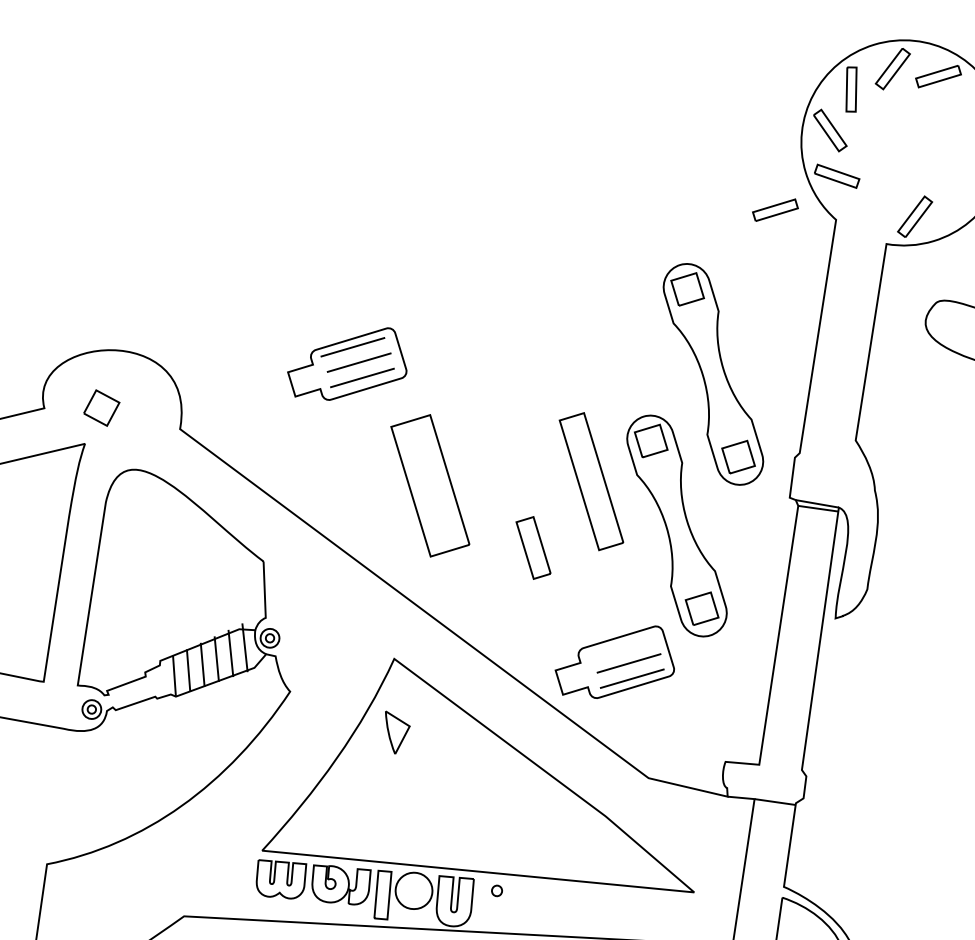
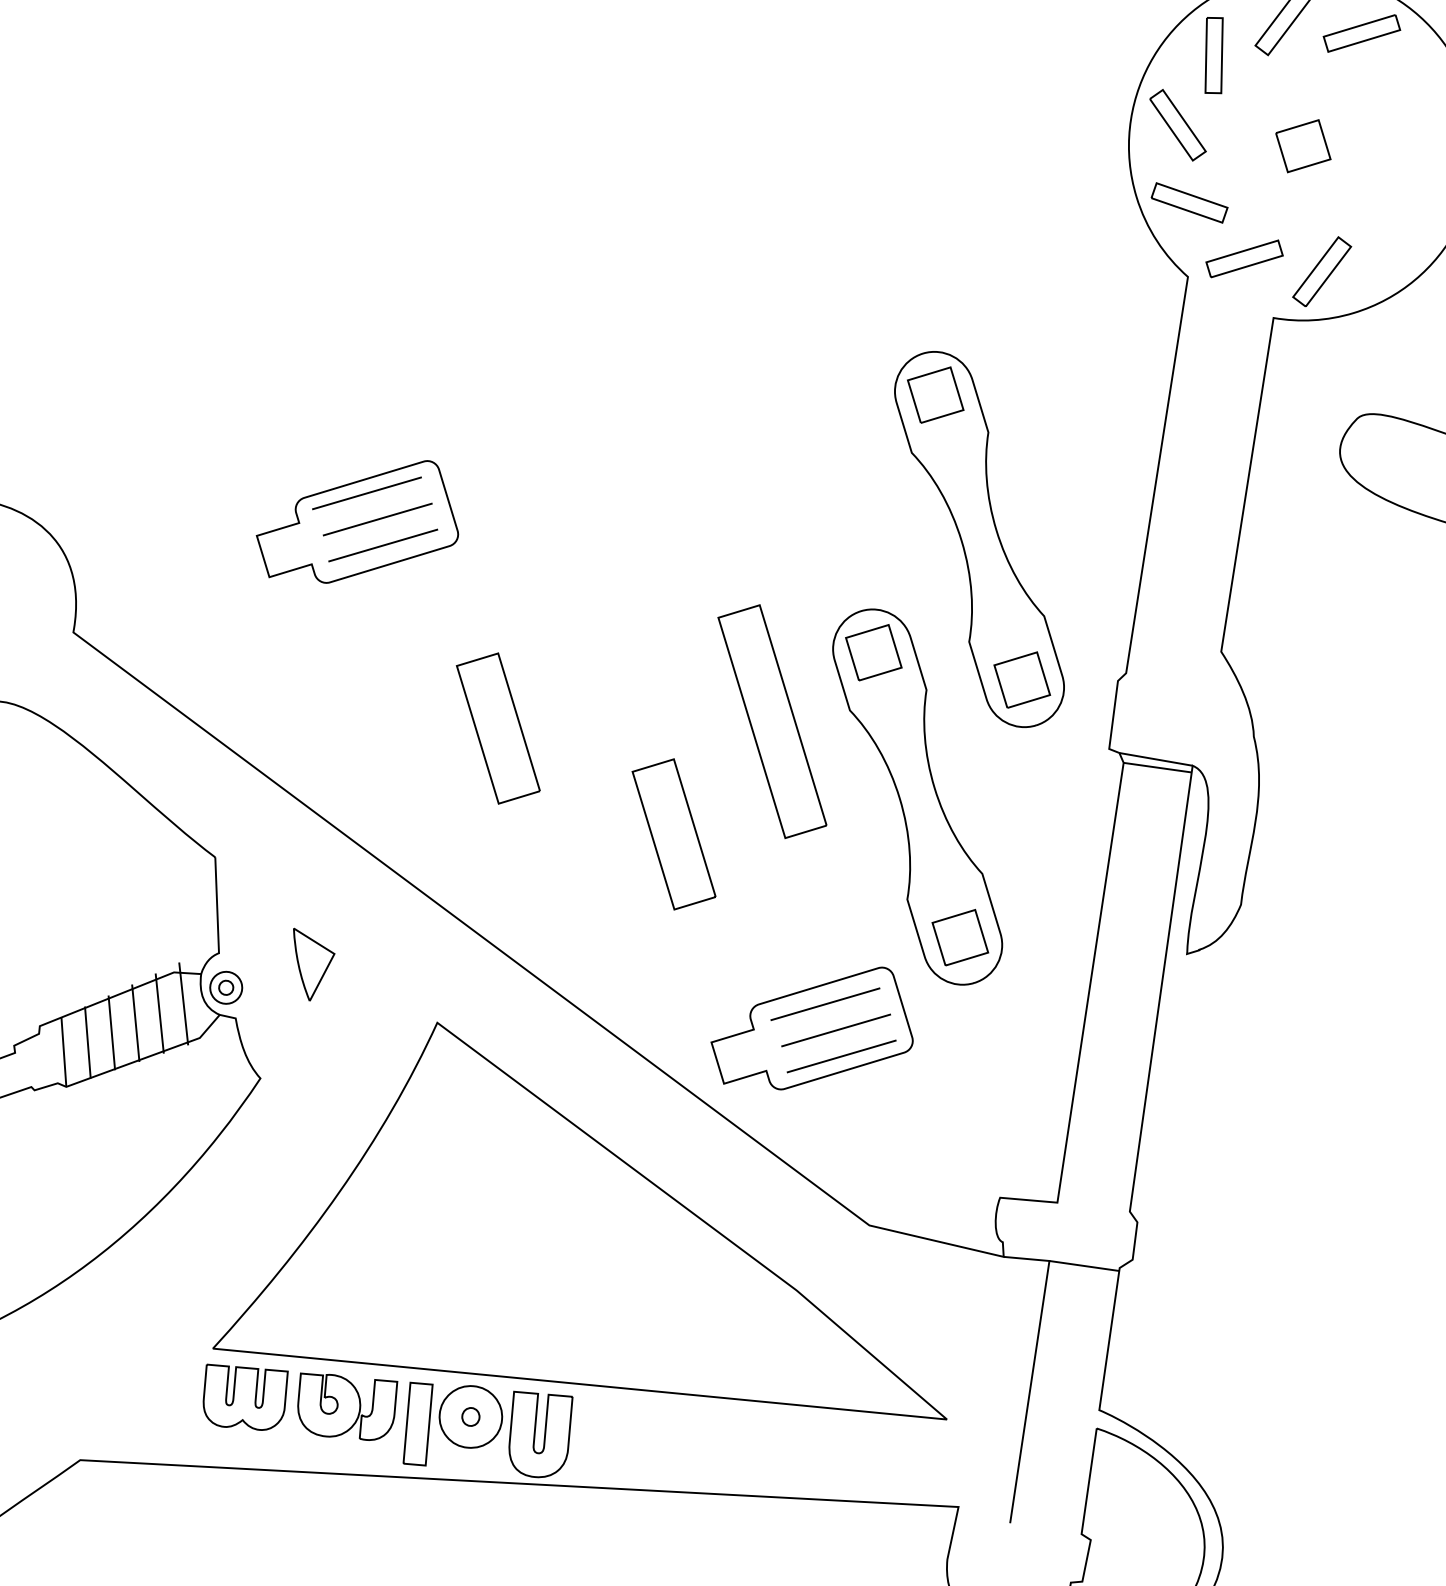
part: (903, 142) -> (1302, 145), added
part: (775, 209) -> (1244, 257), moved
part: (429, 485) -> (497, 728), size x0.62
part: (533, 547) -> (673, 833), size x1.43
line: (622, 647) -> (825, 1003), added
part: (397, 732) -> (313, 964), moved
part: (496, 890) -> (469, 1416), moved

